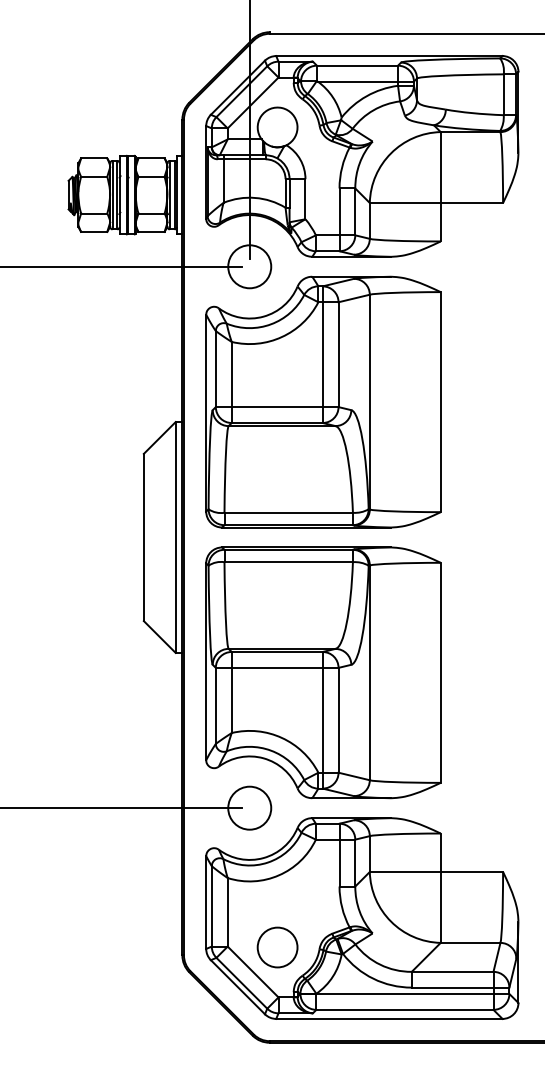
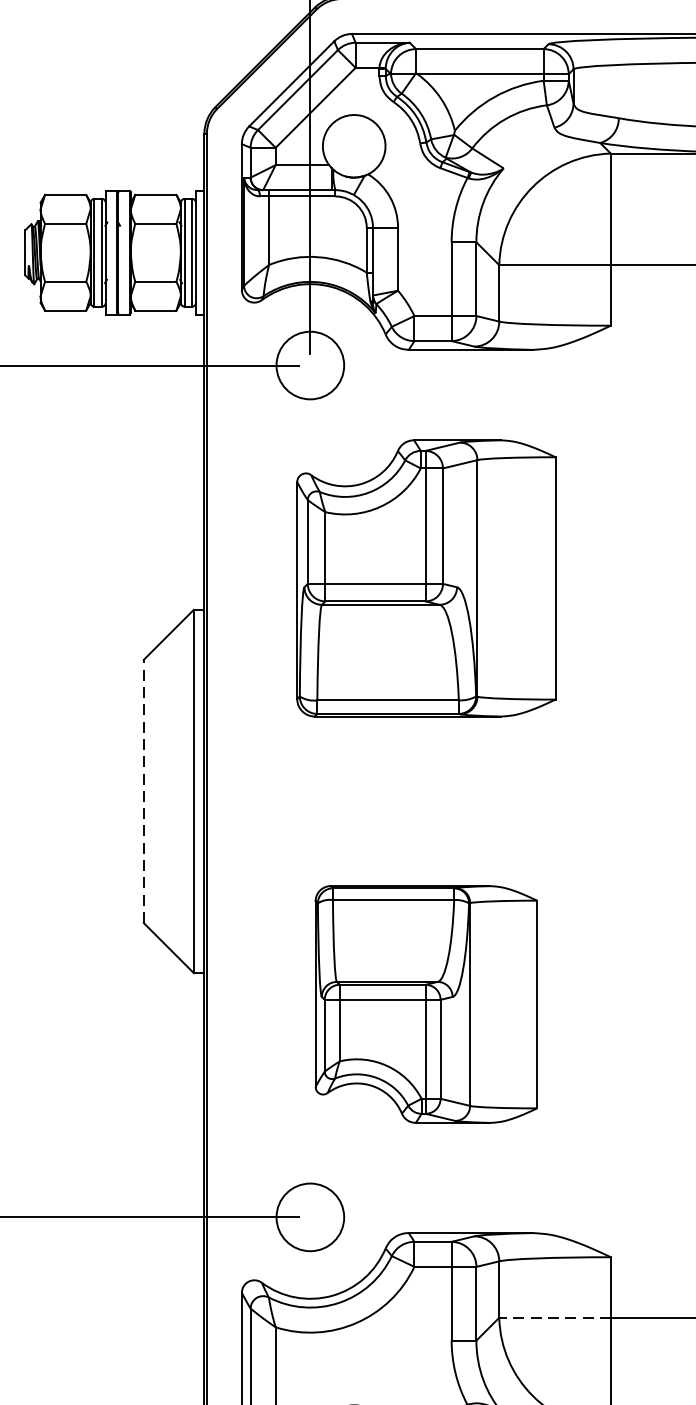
part: (323, 401) -> (426, 577), size x0.7
line: (143, 537) -> (143, 791), solid -> dashed
part: (323, 672) -> (426, 1003), size x0.6
line: (404, 871) -> (553, 1316), solid -> dashed

